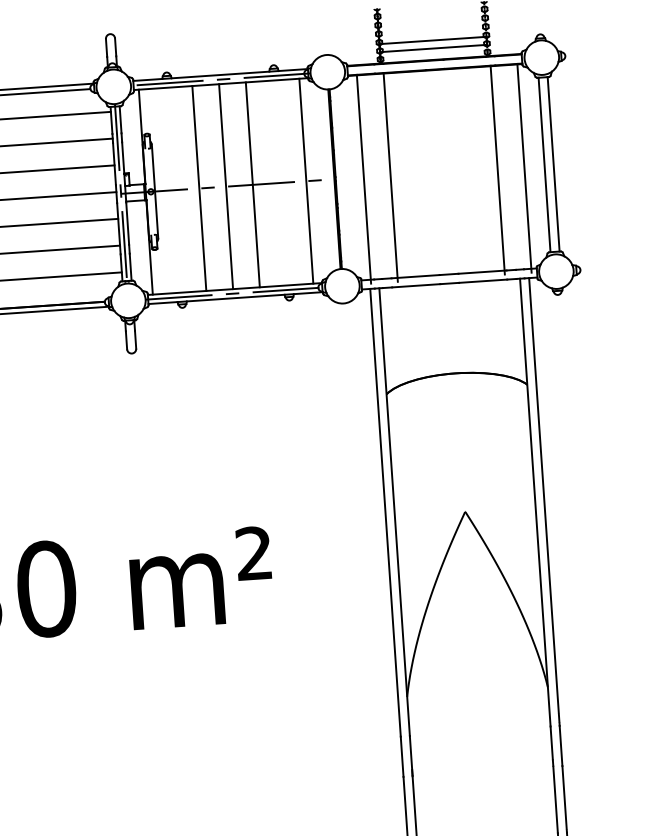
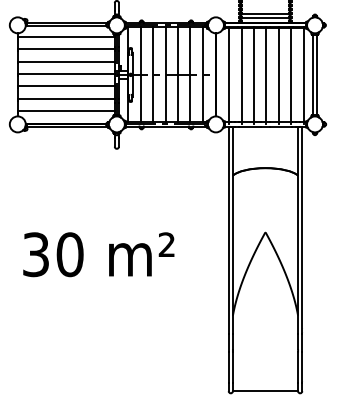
line: (470, 171) -> (278, 75), added
line: (444, 173) -> (266, 75), added
line: (418, 174) -> (254, 75), added
line: (280, 182) -> (190, 74), added
line: (172, 189) -> (140, 74), added

